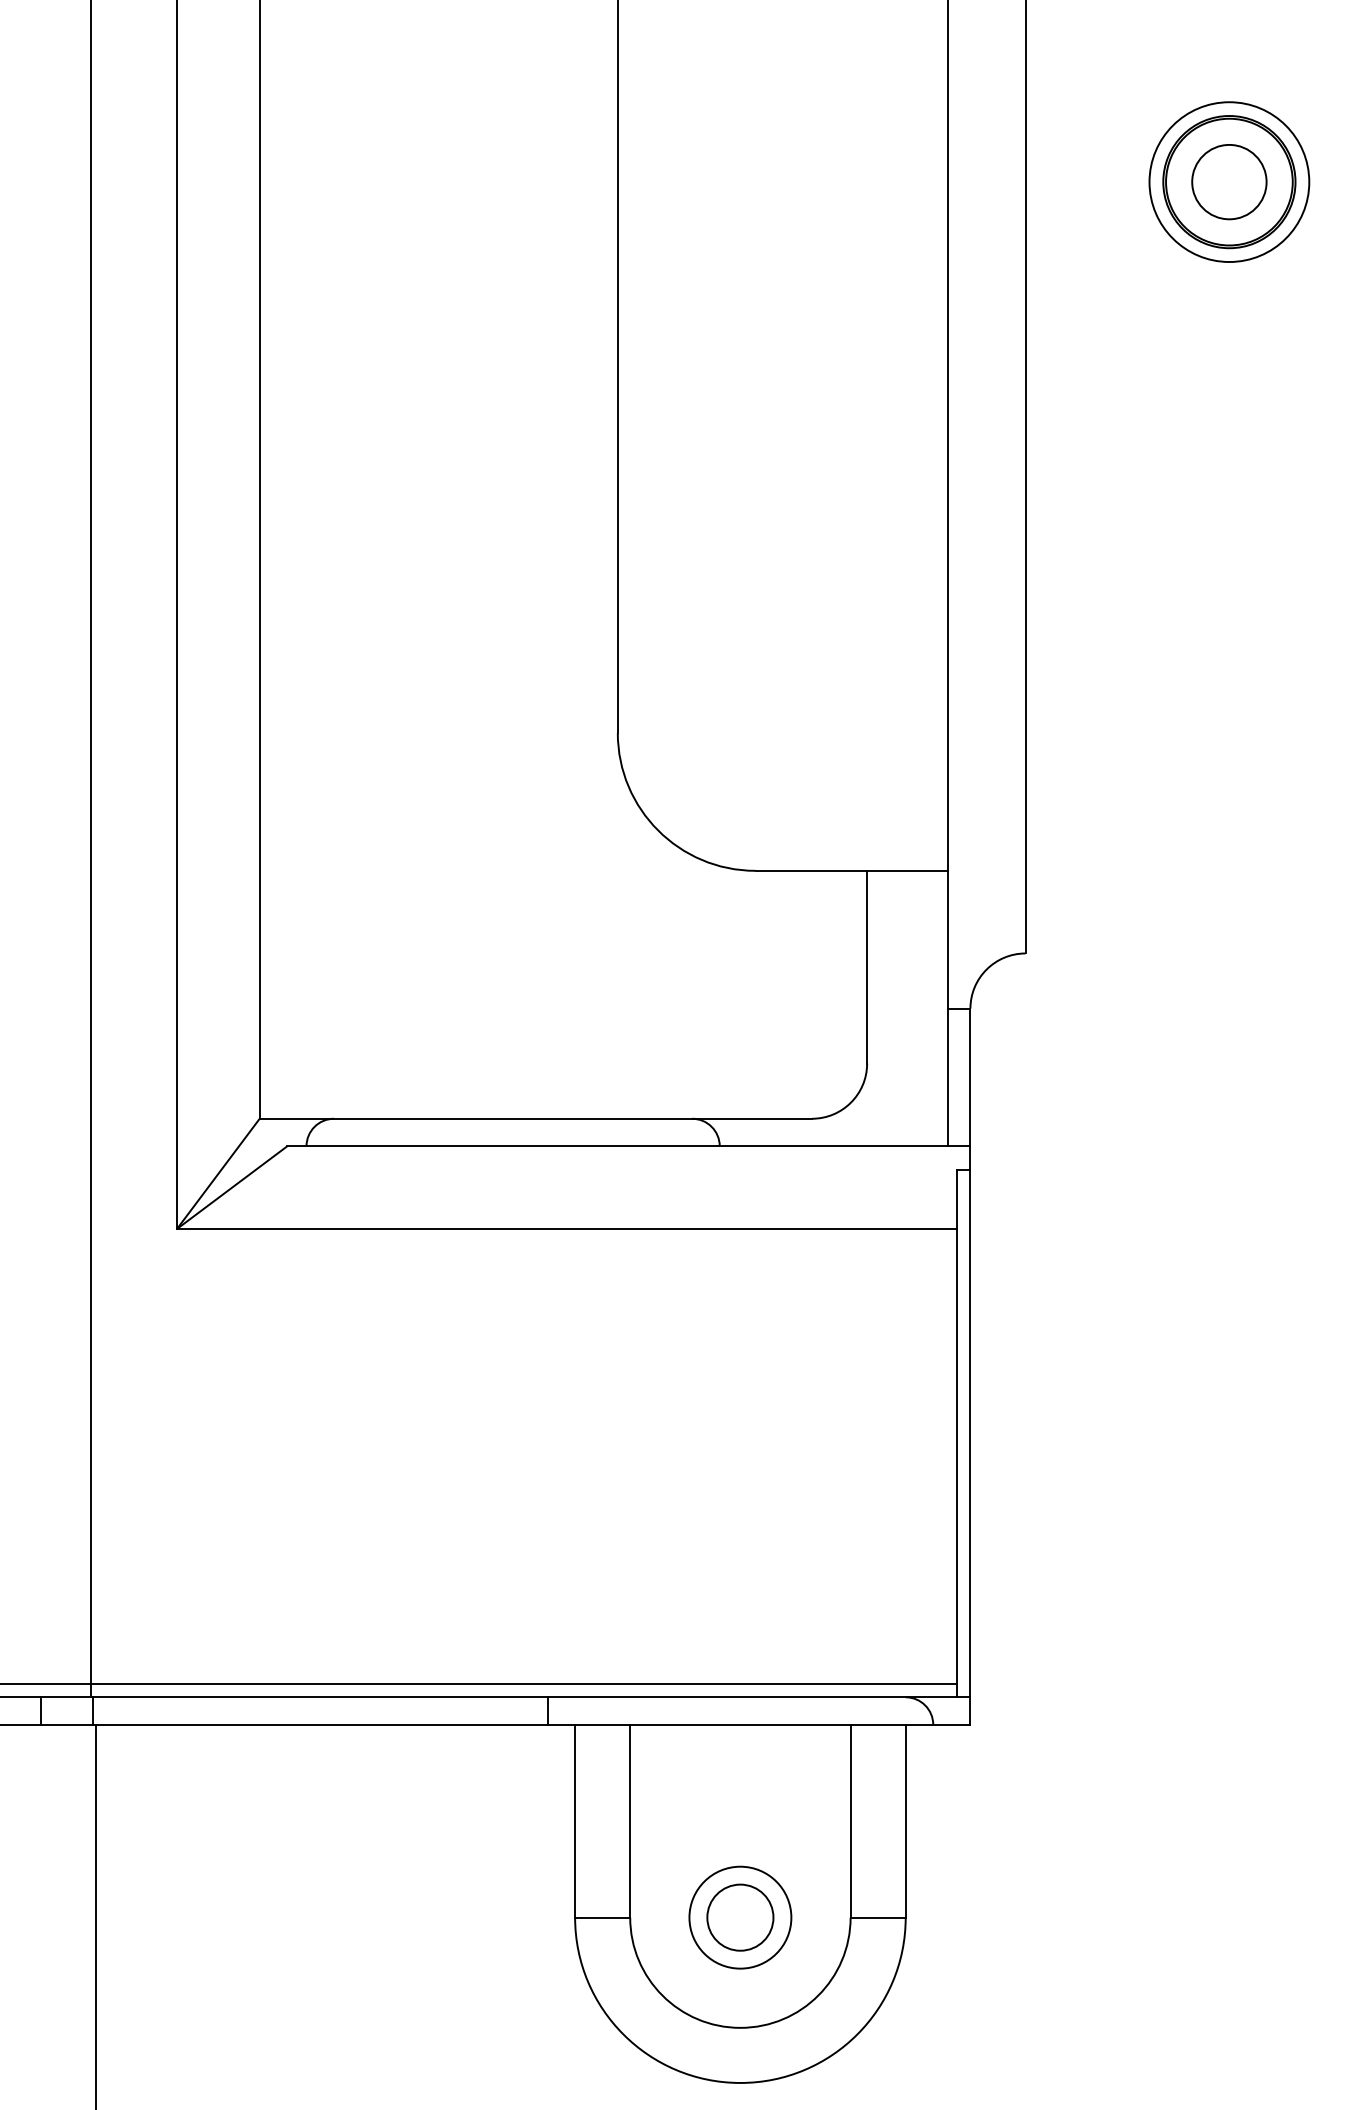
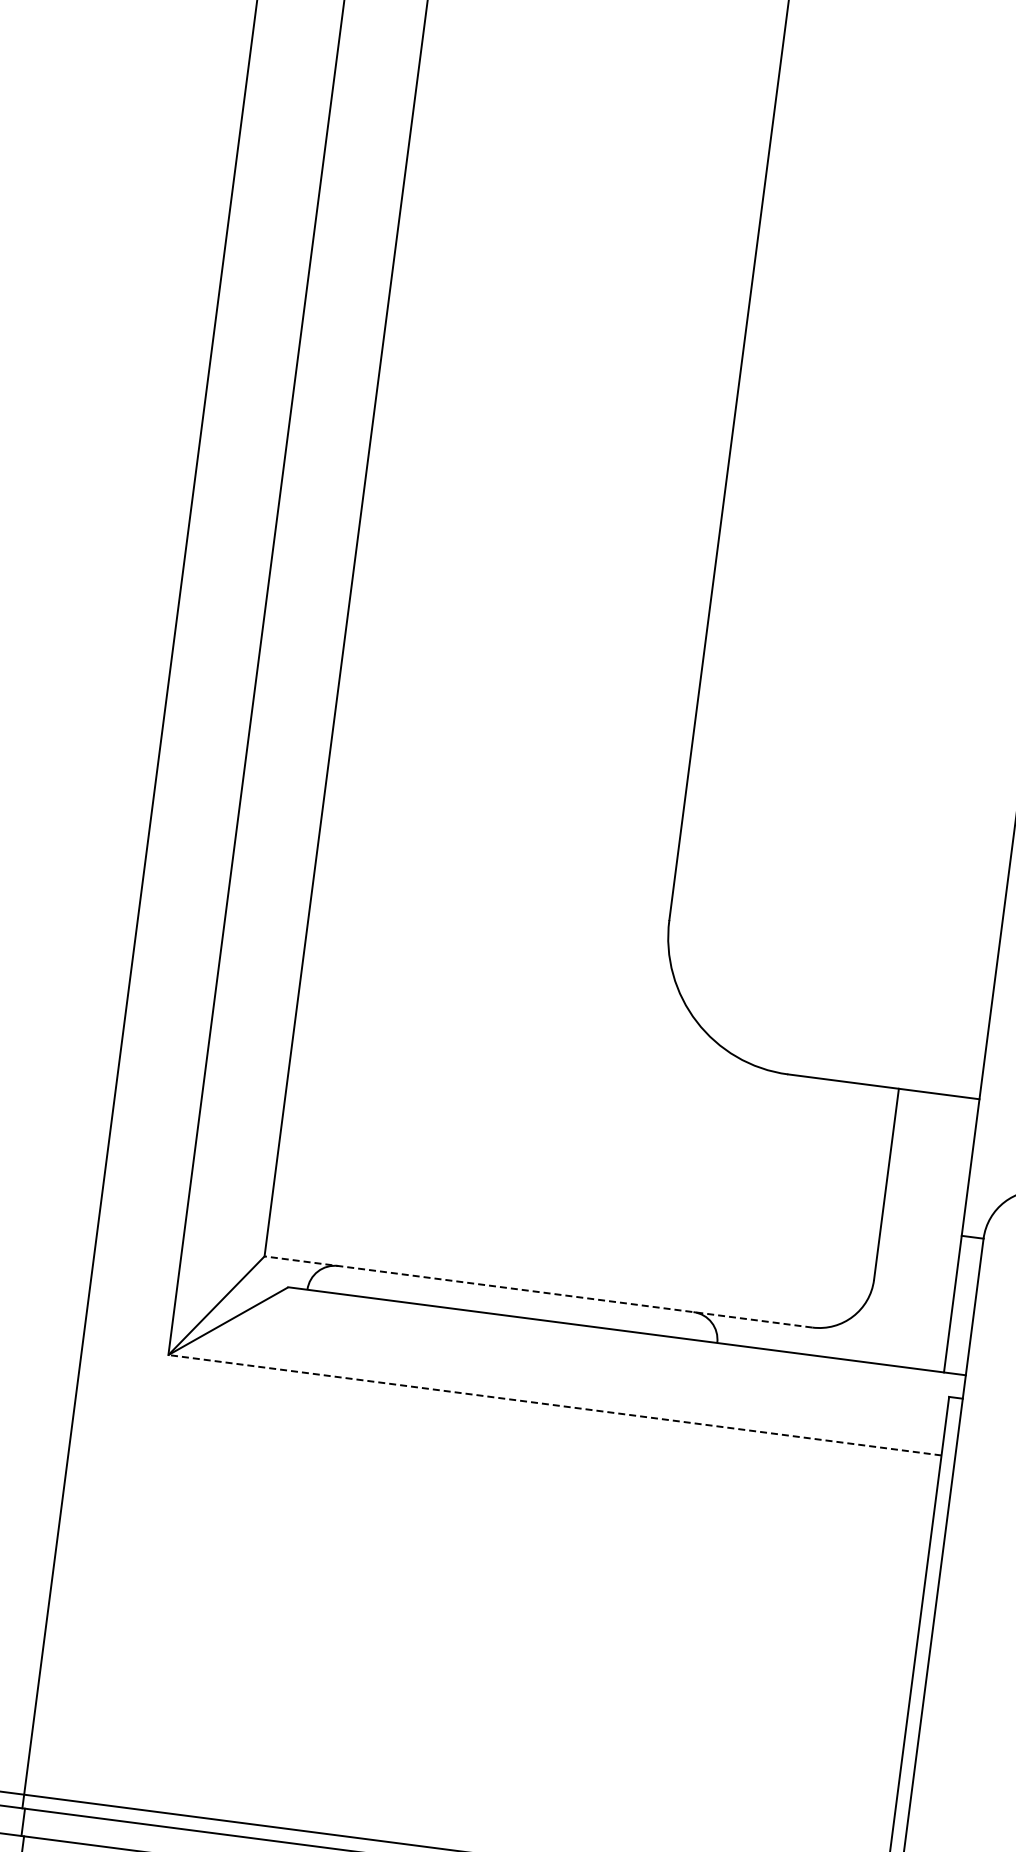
line: (535, 1118) -> (538, 1291), solid -> dashed
line: (566, 1228) -> (554, 1404), solid -> dashed

